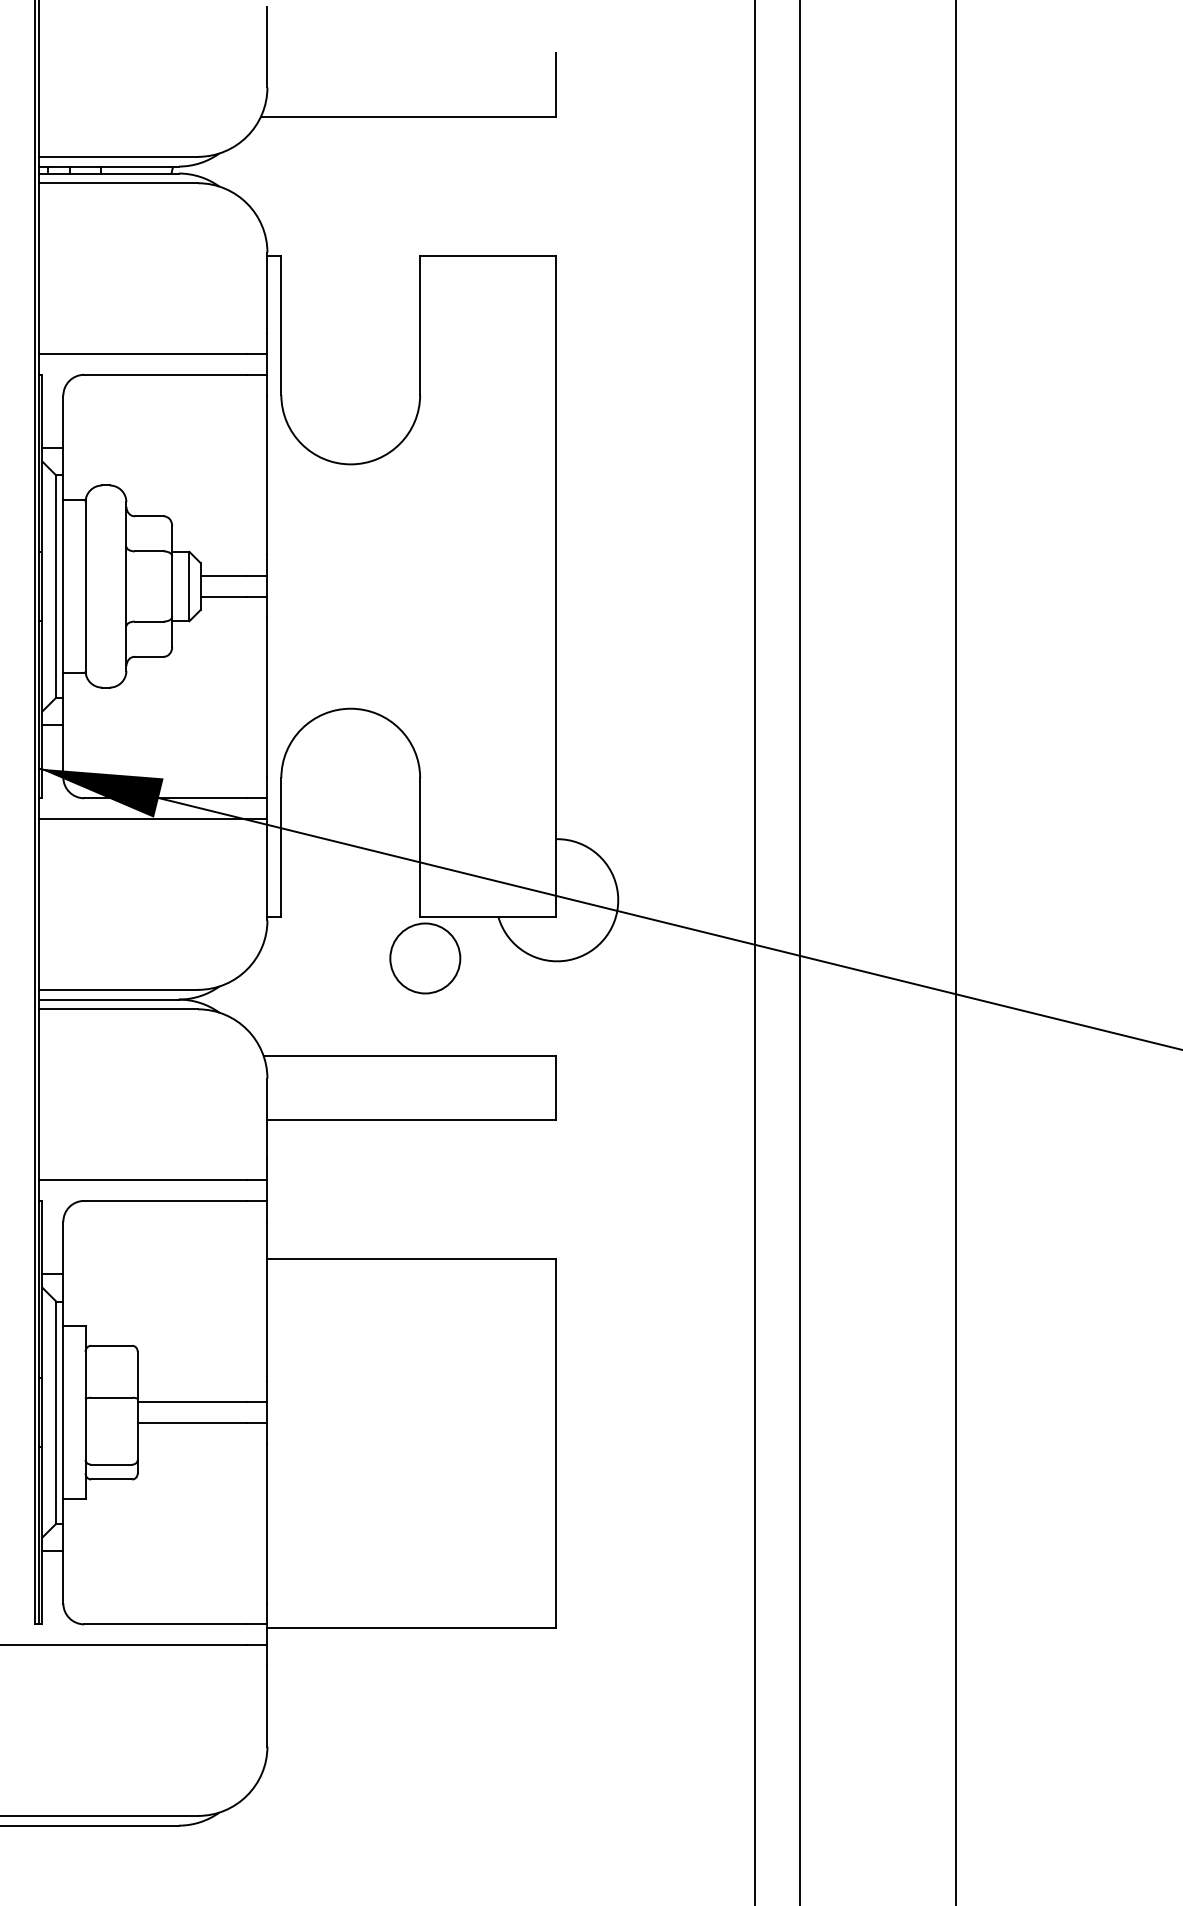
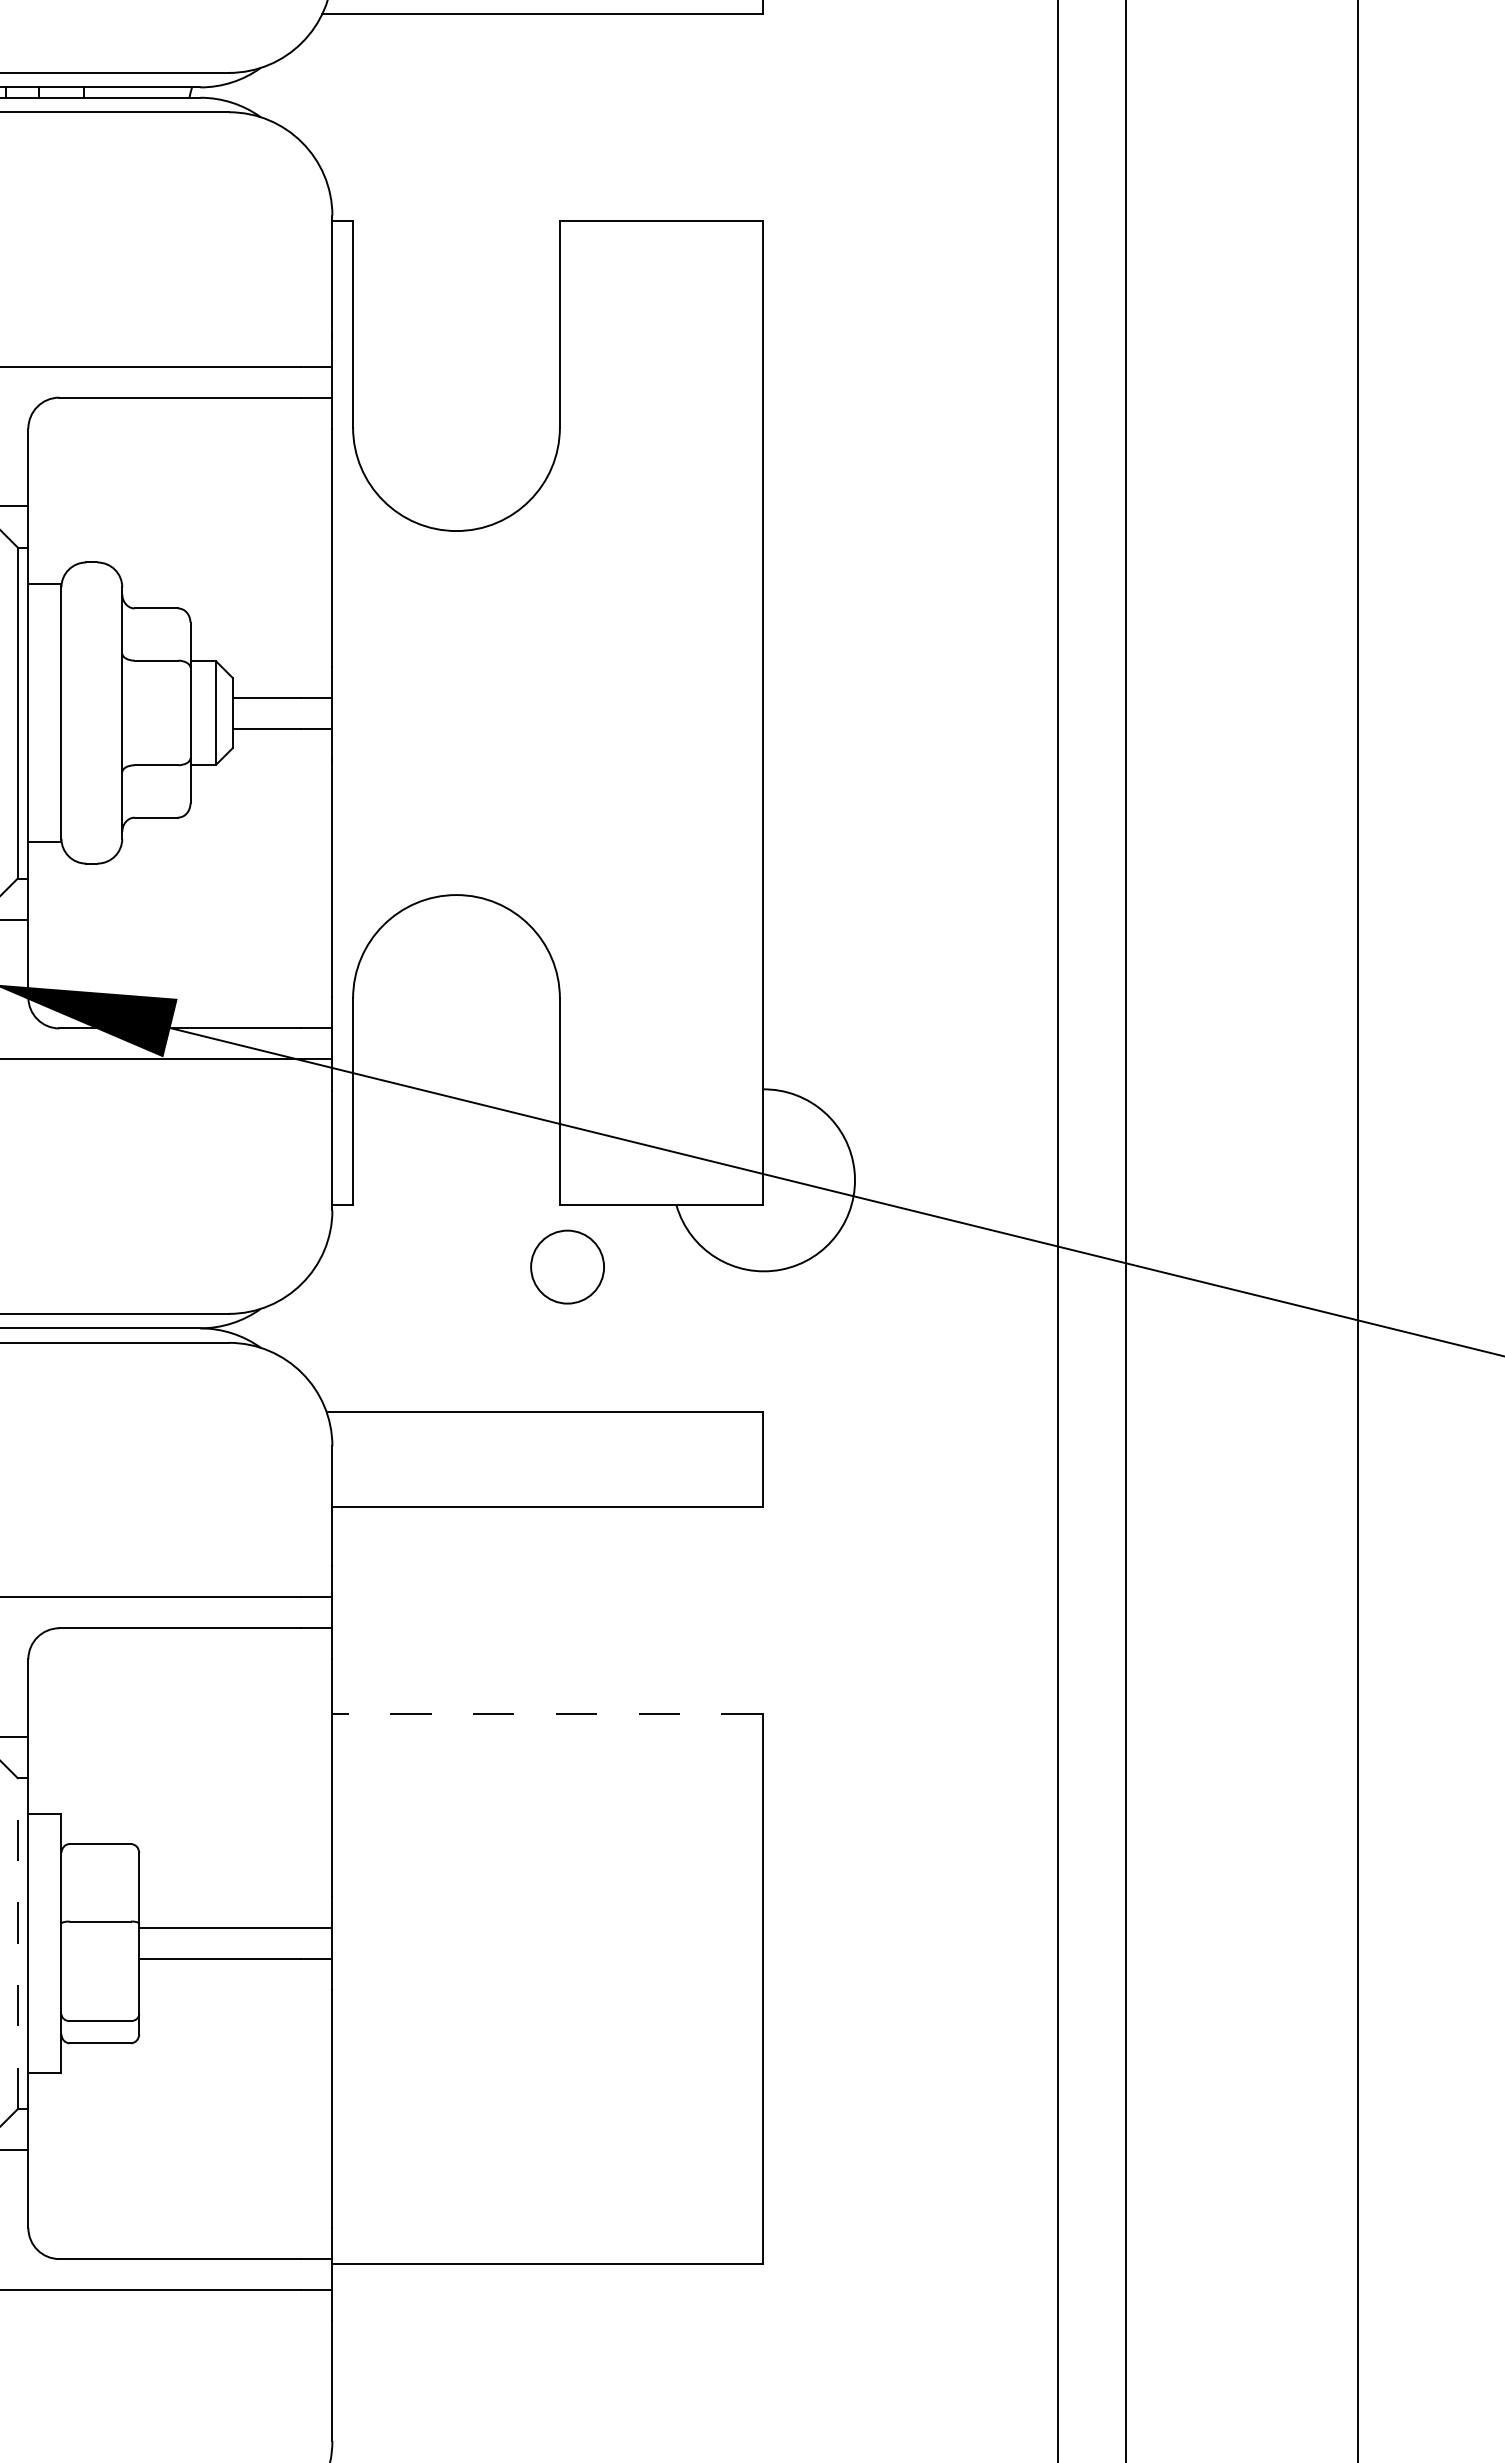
circle: (425, 958) -> (567, 1267), size x0.7
line: (411, 1258) -> (546, 1714), solid -> dashed
line: (56, 1412) -> (18, 1943), solid -> dashed

